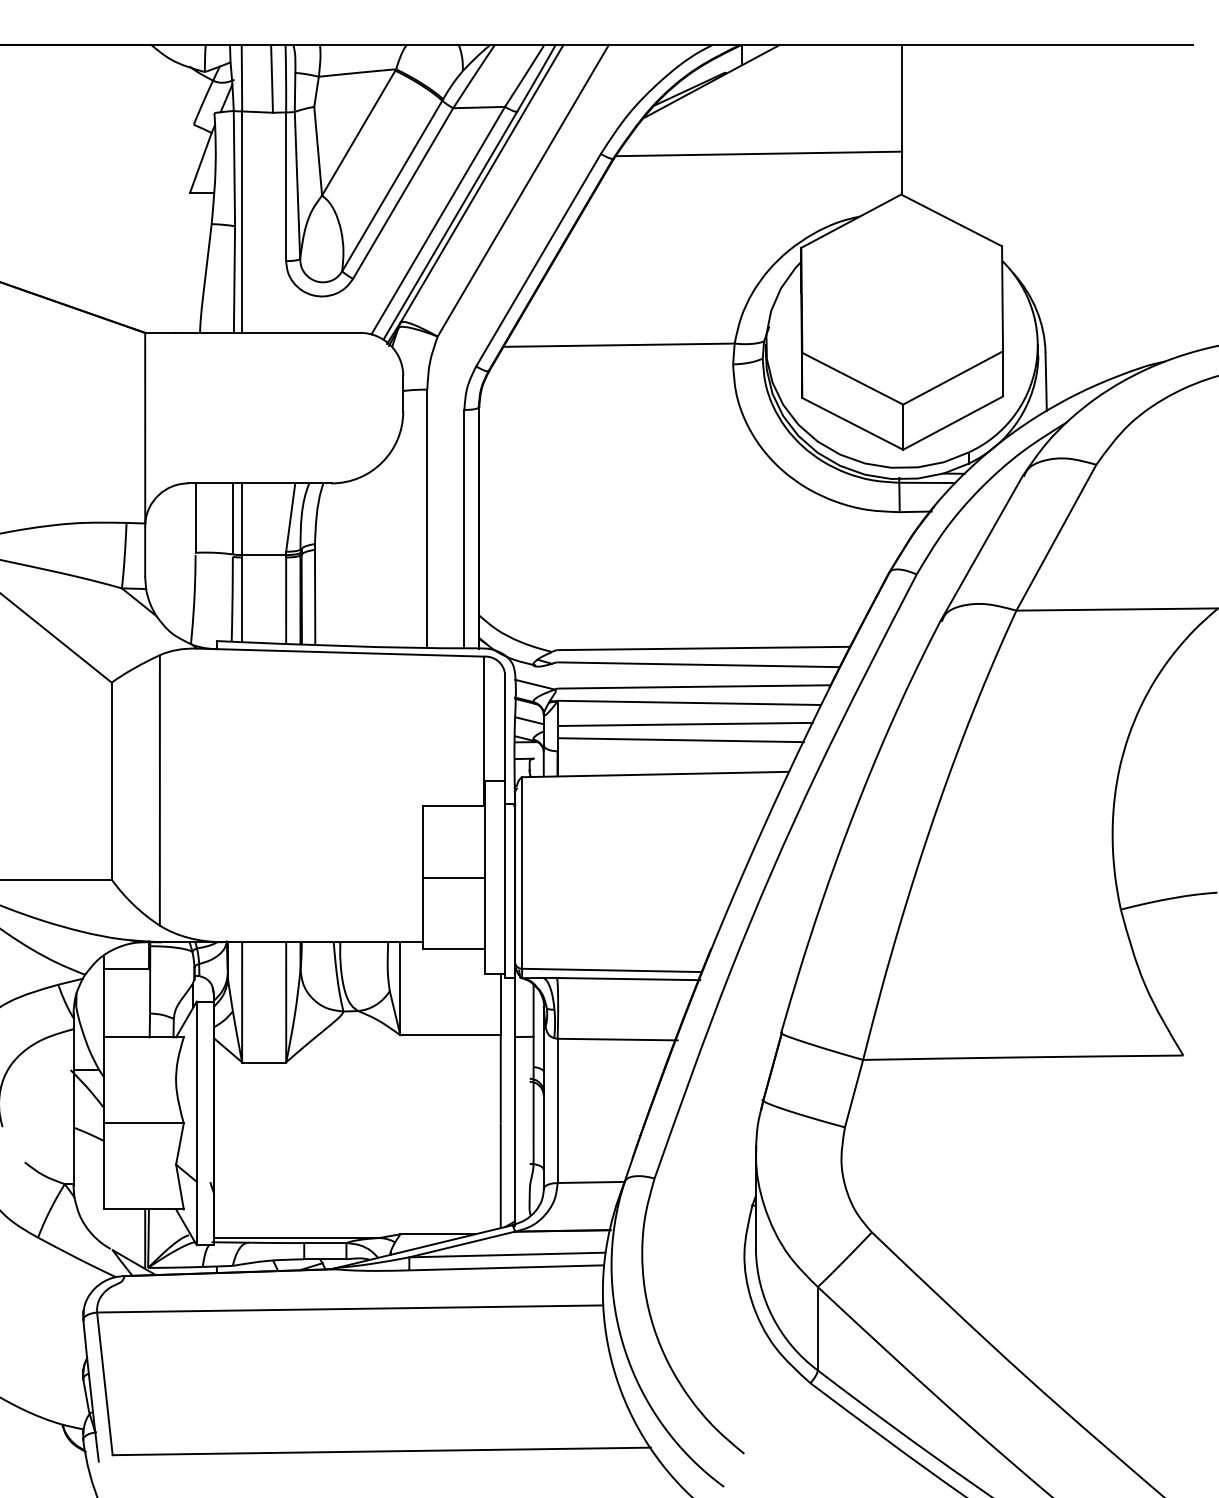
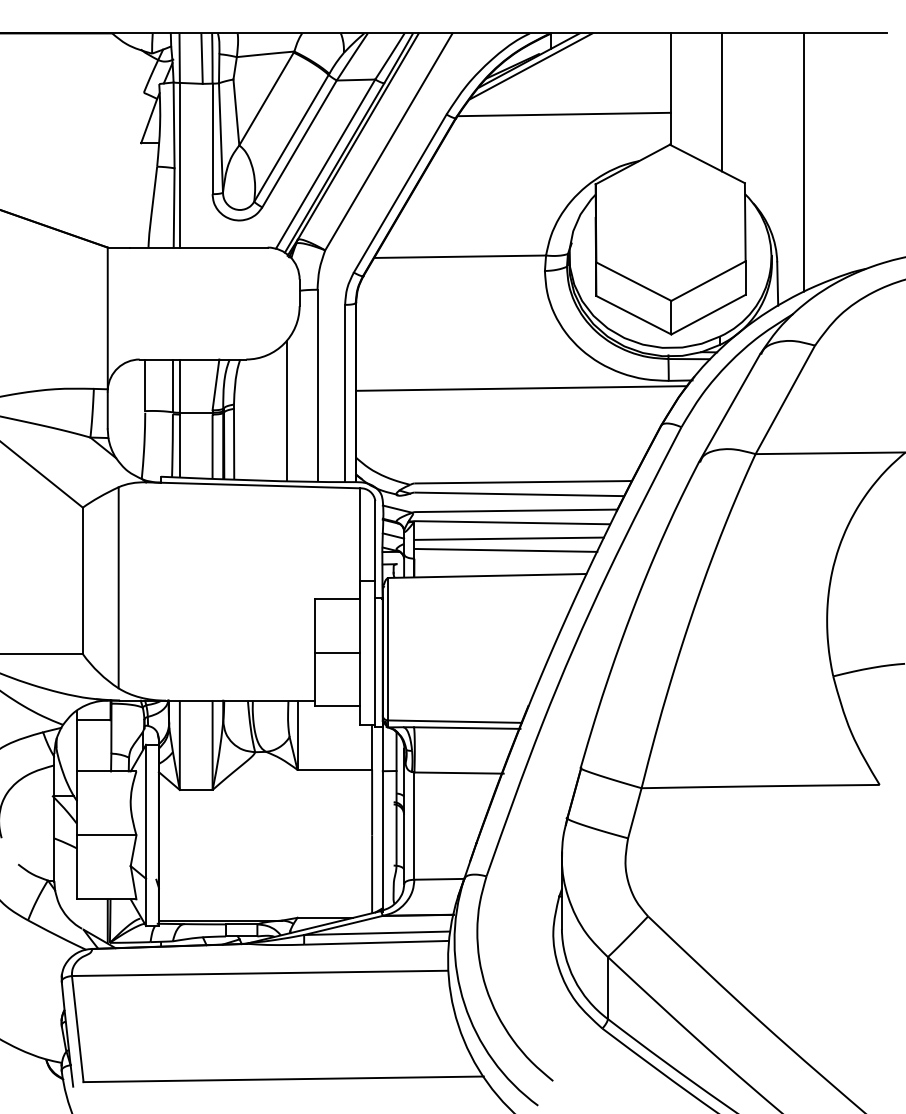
line: (715, 88) -> (531, 65), added
line: (971, 137) -> (722, 102), added
line: (1081, 218) -> (803, 162), added
line: (701, 522) -> (521, 388), added
line: (385, 551) -> (286, 410), added

